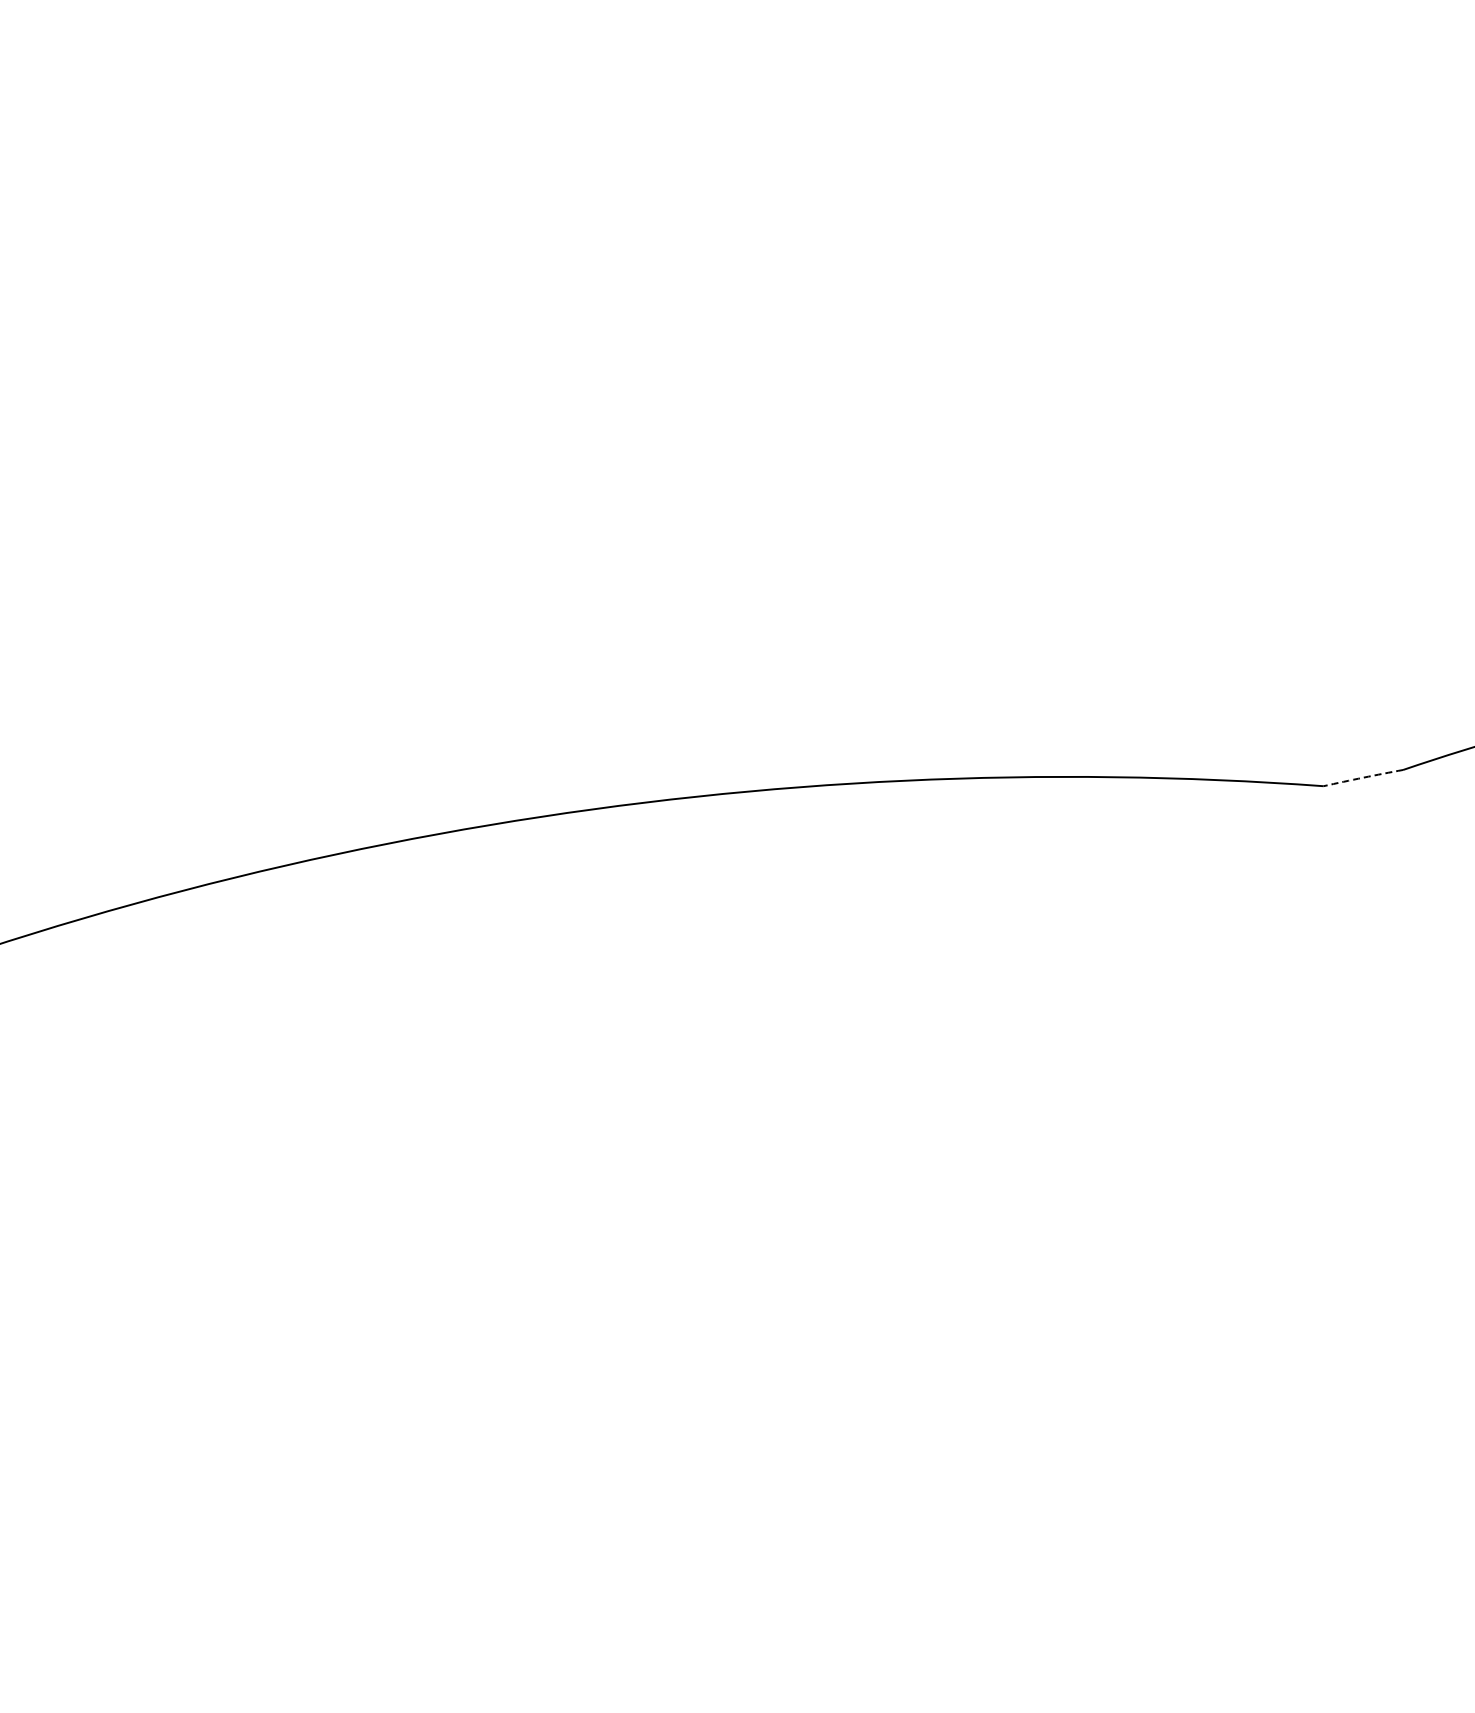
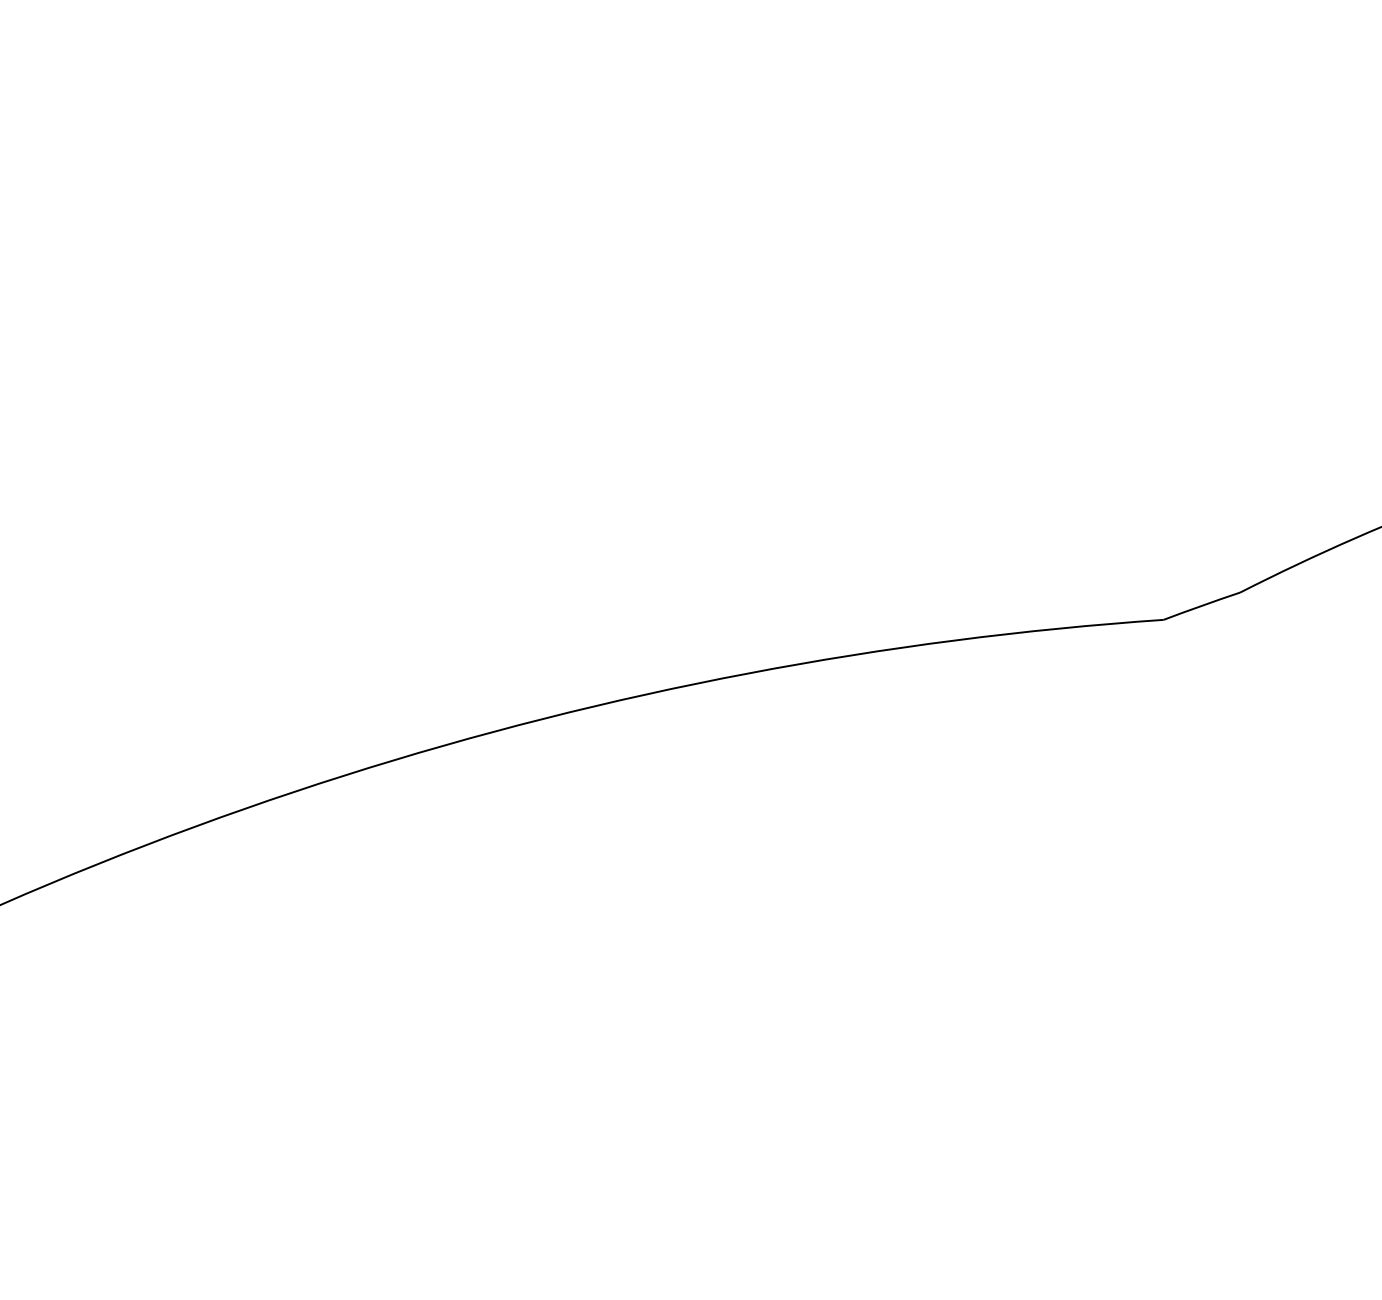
arc: (1363, 777) -> (1201, 605), dashed -> solid

